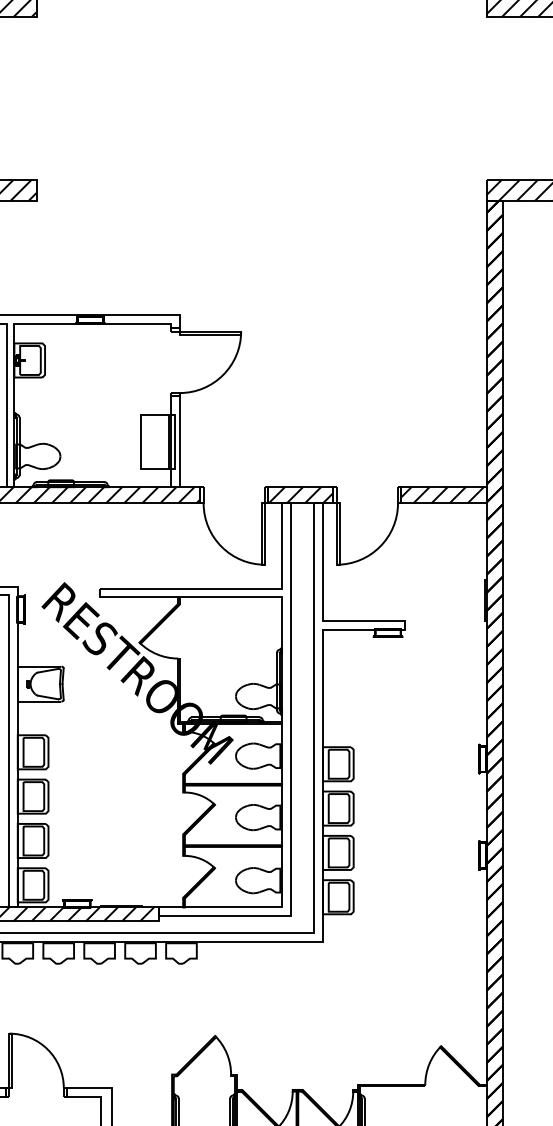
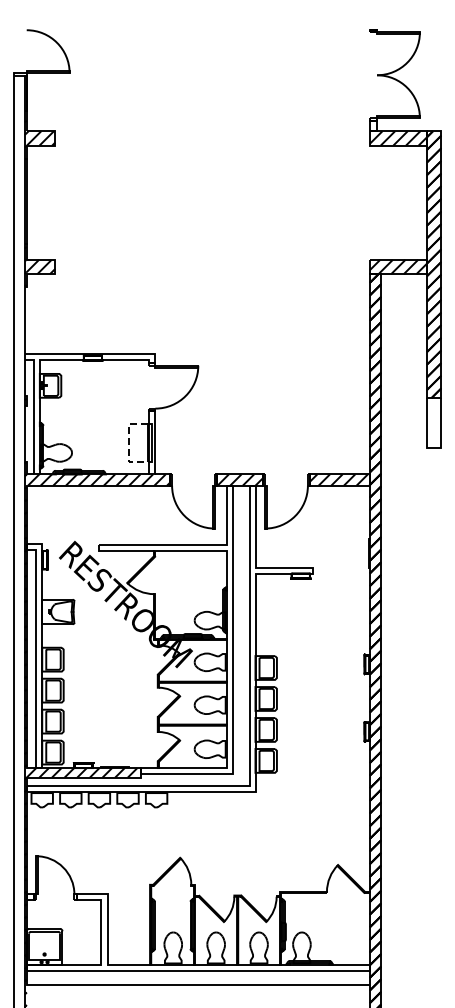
line: (141, 442) -> (128, 443), solid -> dashed

